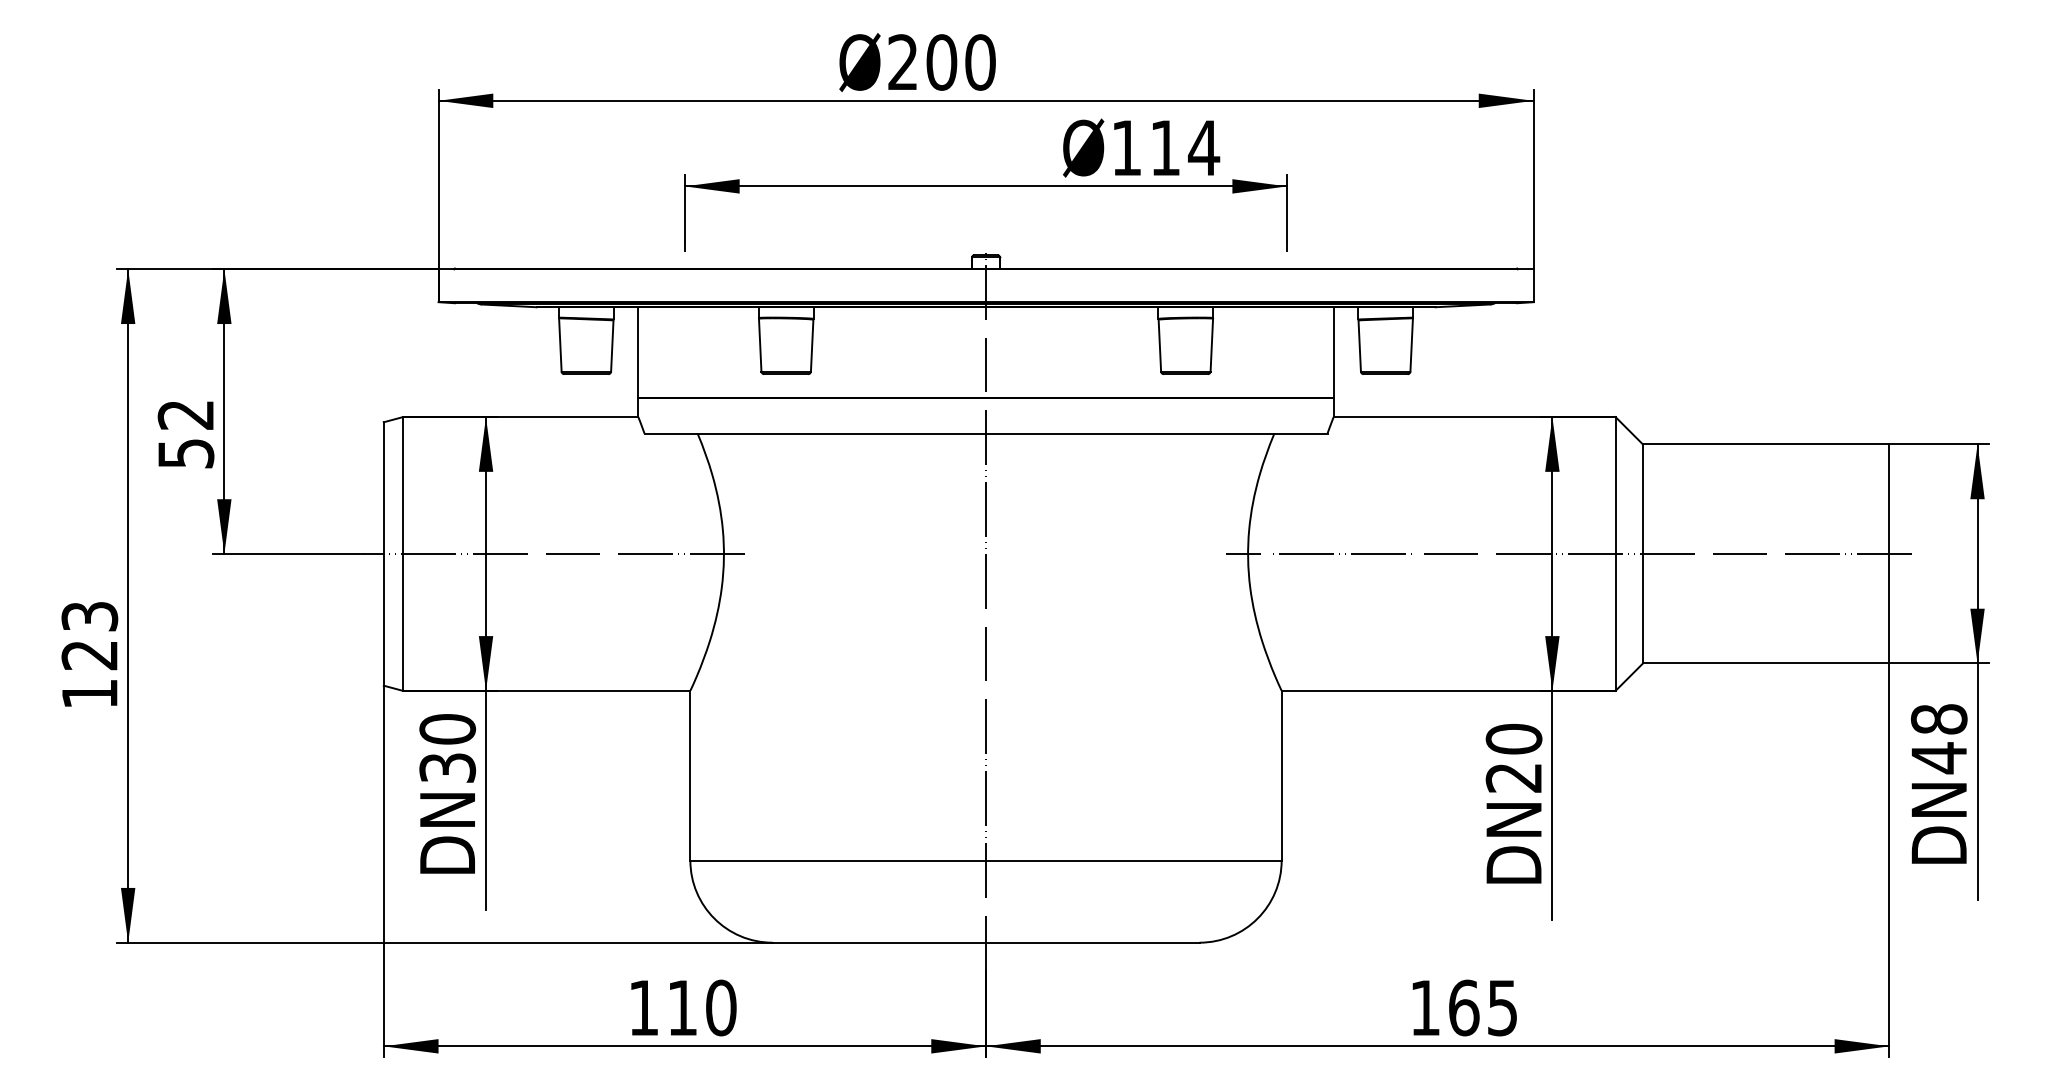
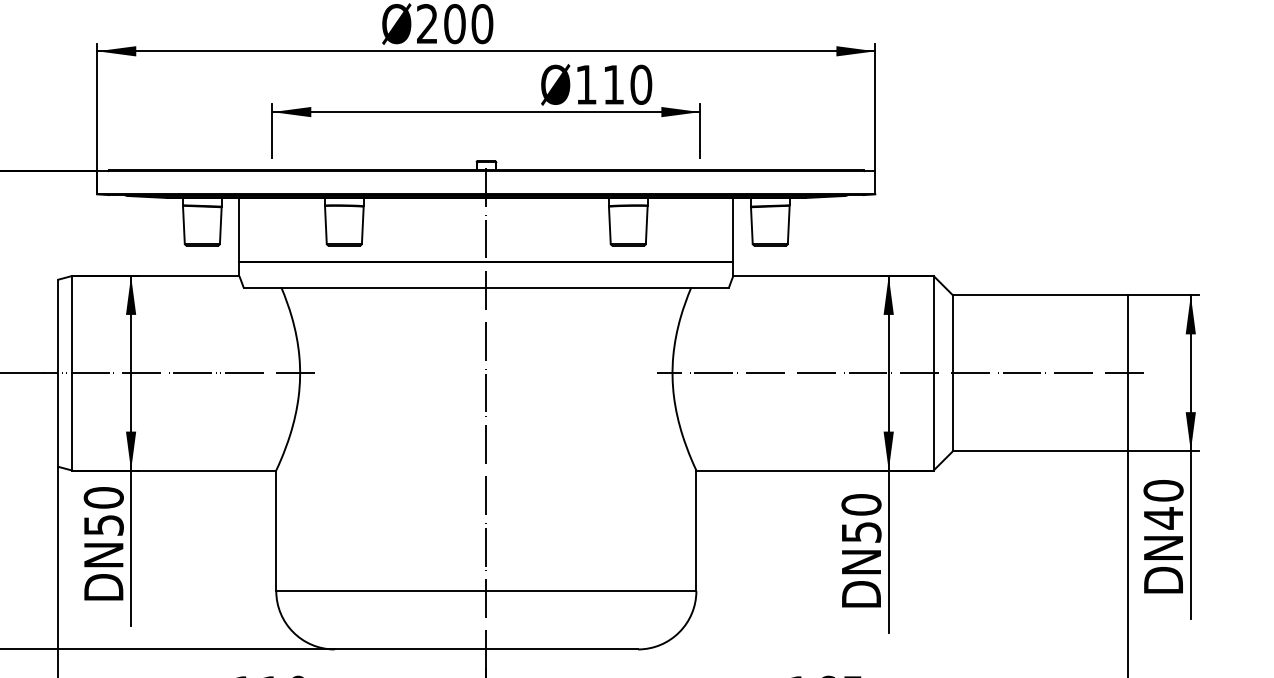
text: (1204, 147) -> (641, 84), 114 -> 110
text: (1939, 719) -> (1163, 490), 48 -> 40
text: (447, 767) -> (103, 524), 30 -> 50
text: (1513, 777) -> (861, 532), 20 -> 50

